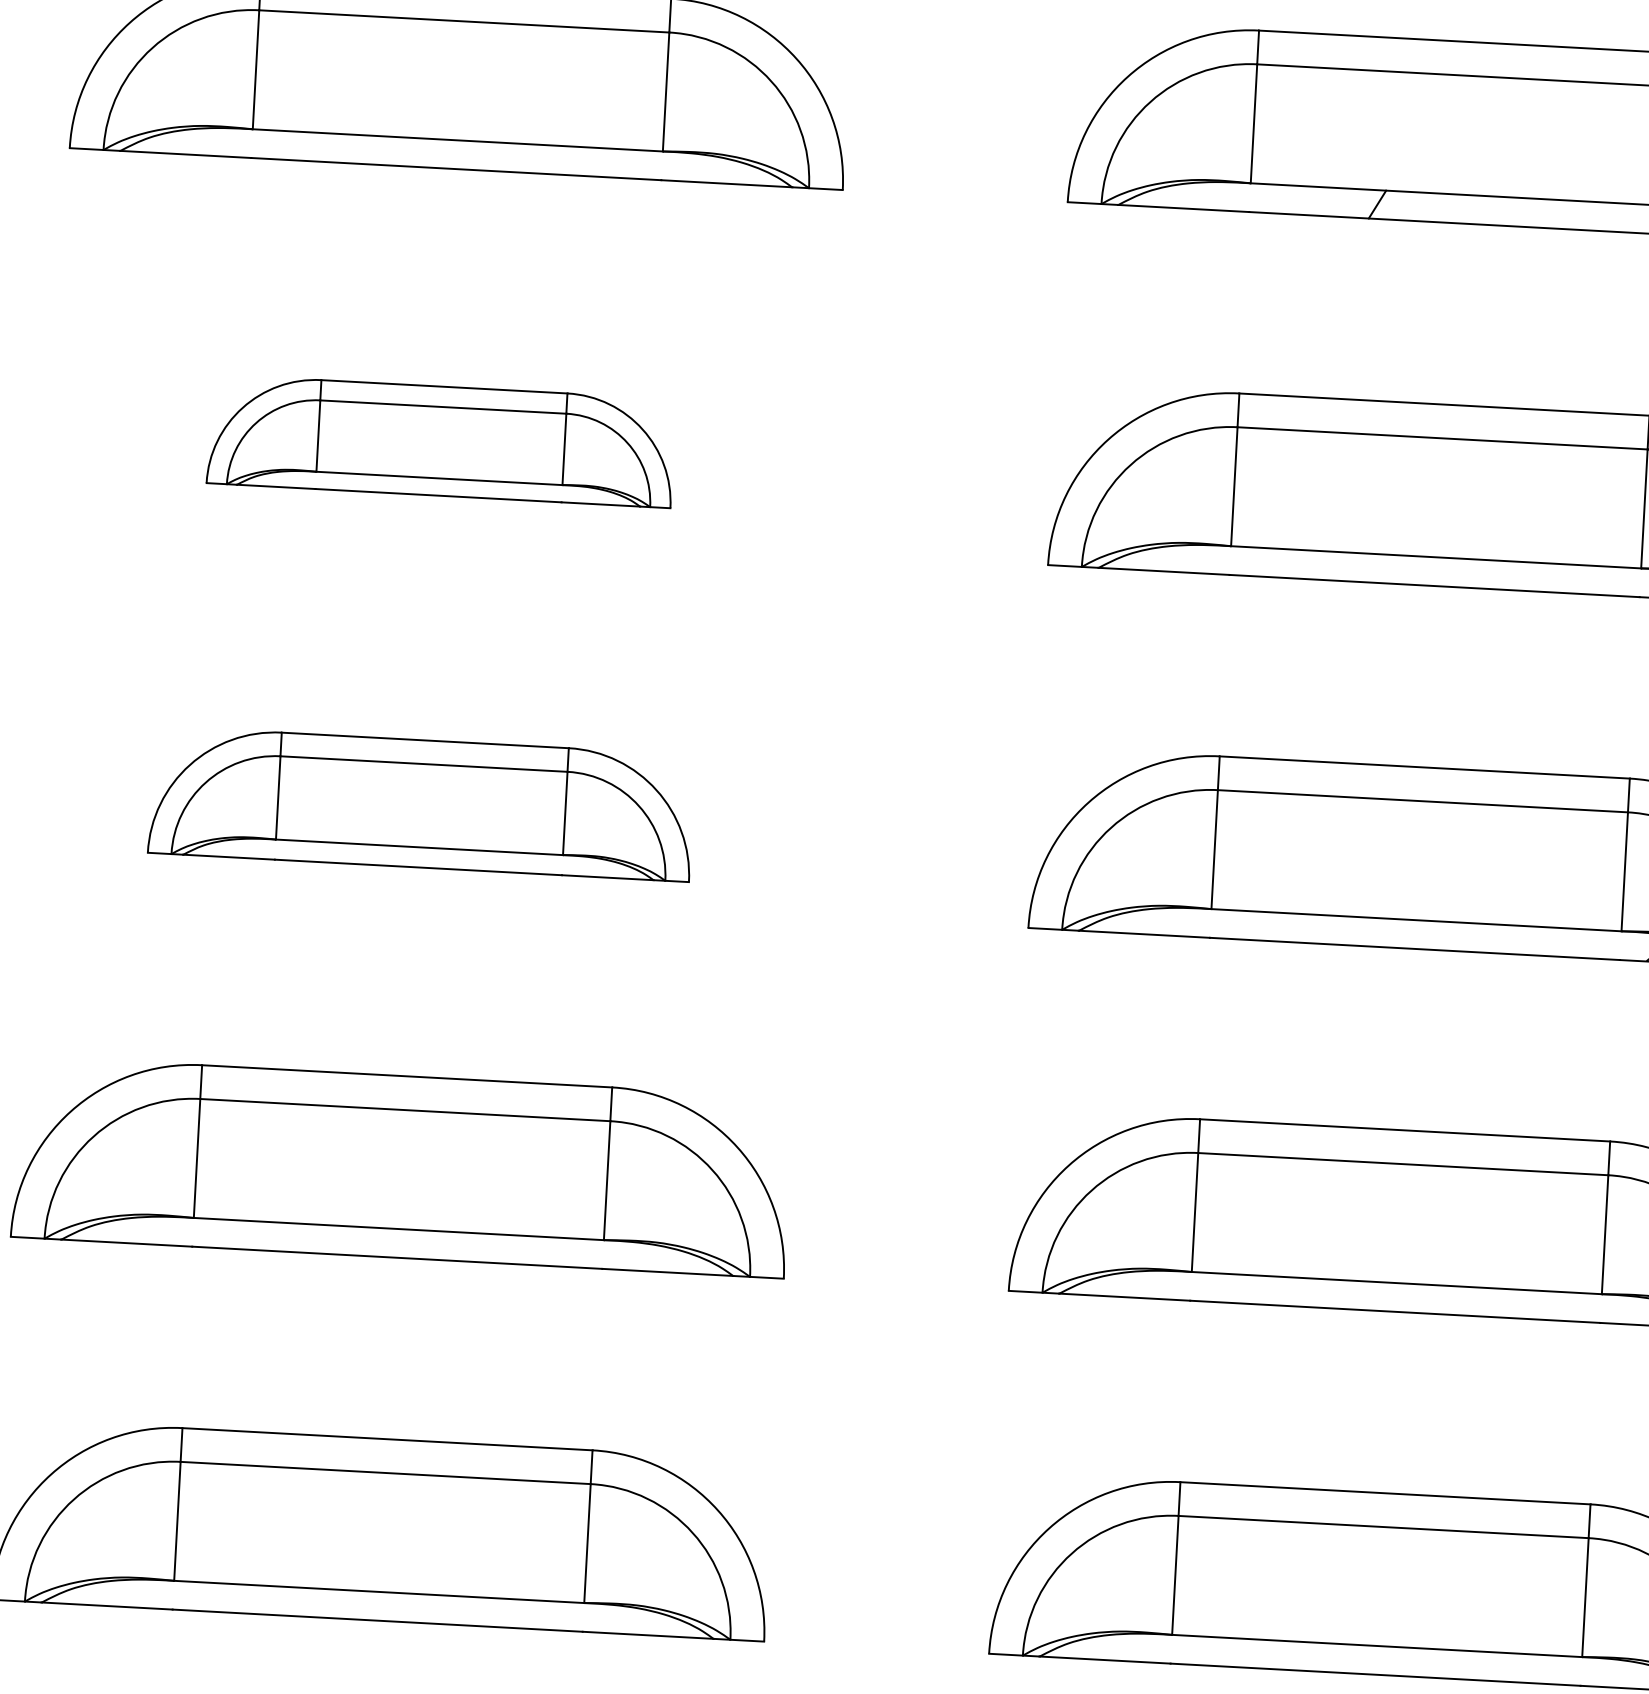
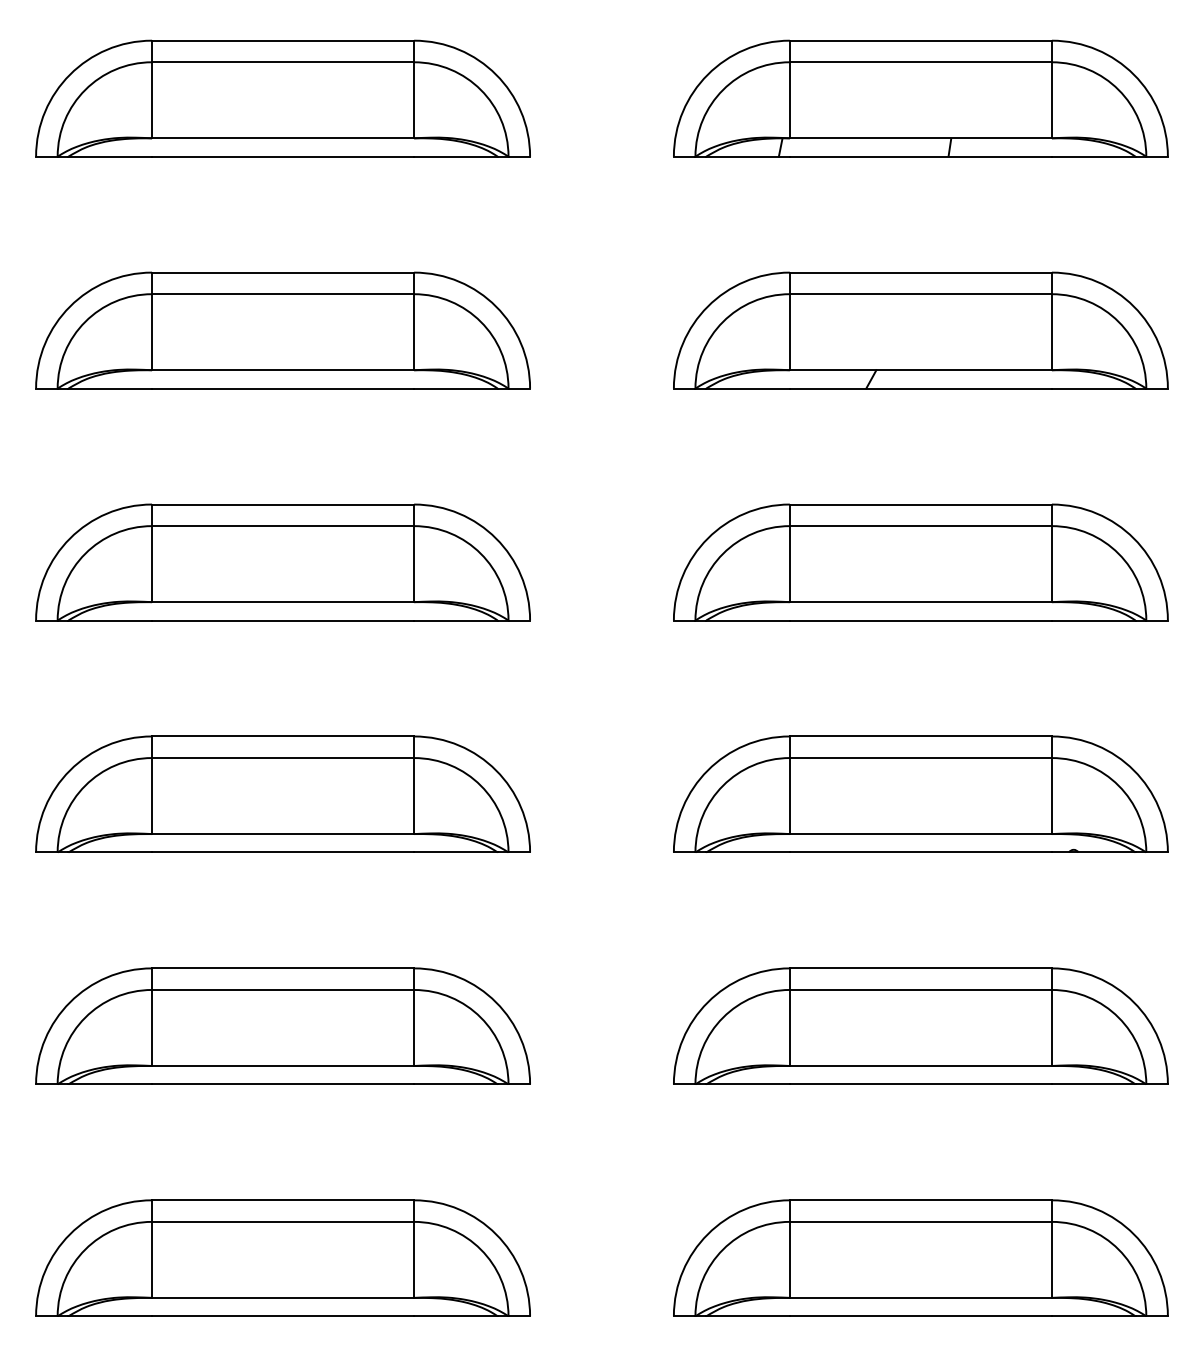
part: (440, 441) -> (282, 562), size x1.67
part: (421, 802) -> (282, 793), size x1.43

